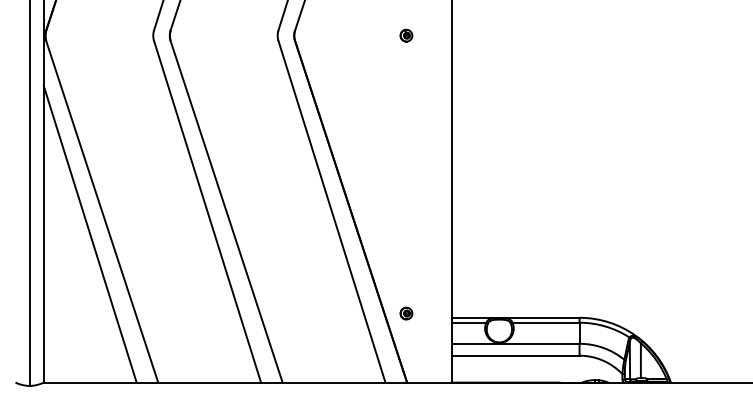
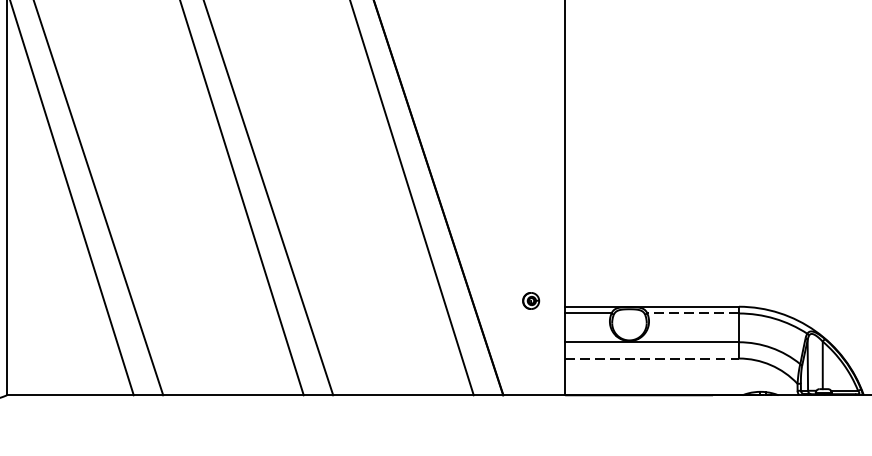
part: (406, 313) -> (531, 300), moved
line: (546, 322) -> (693, 313), solid -> dashed
line: (515, 355) -> (651, 358), solid -> dashed

